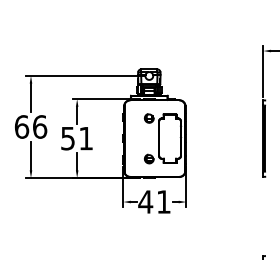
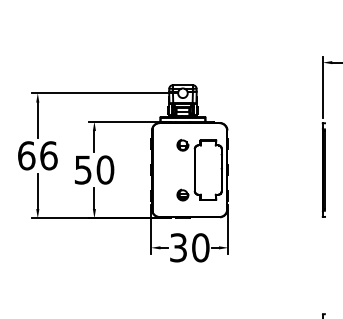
text: (86, 138) -> (105, 169), 51 -> 50
text: (154, 201) -> (189, 247), 41 -> 30

